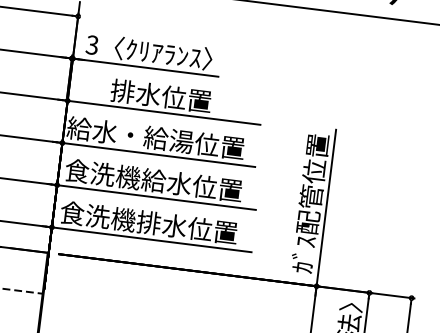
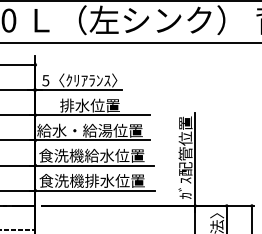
text: (91, 44) -> (45, 80), 3 -> 5

